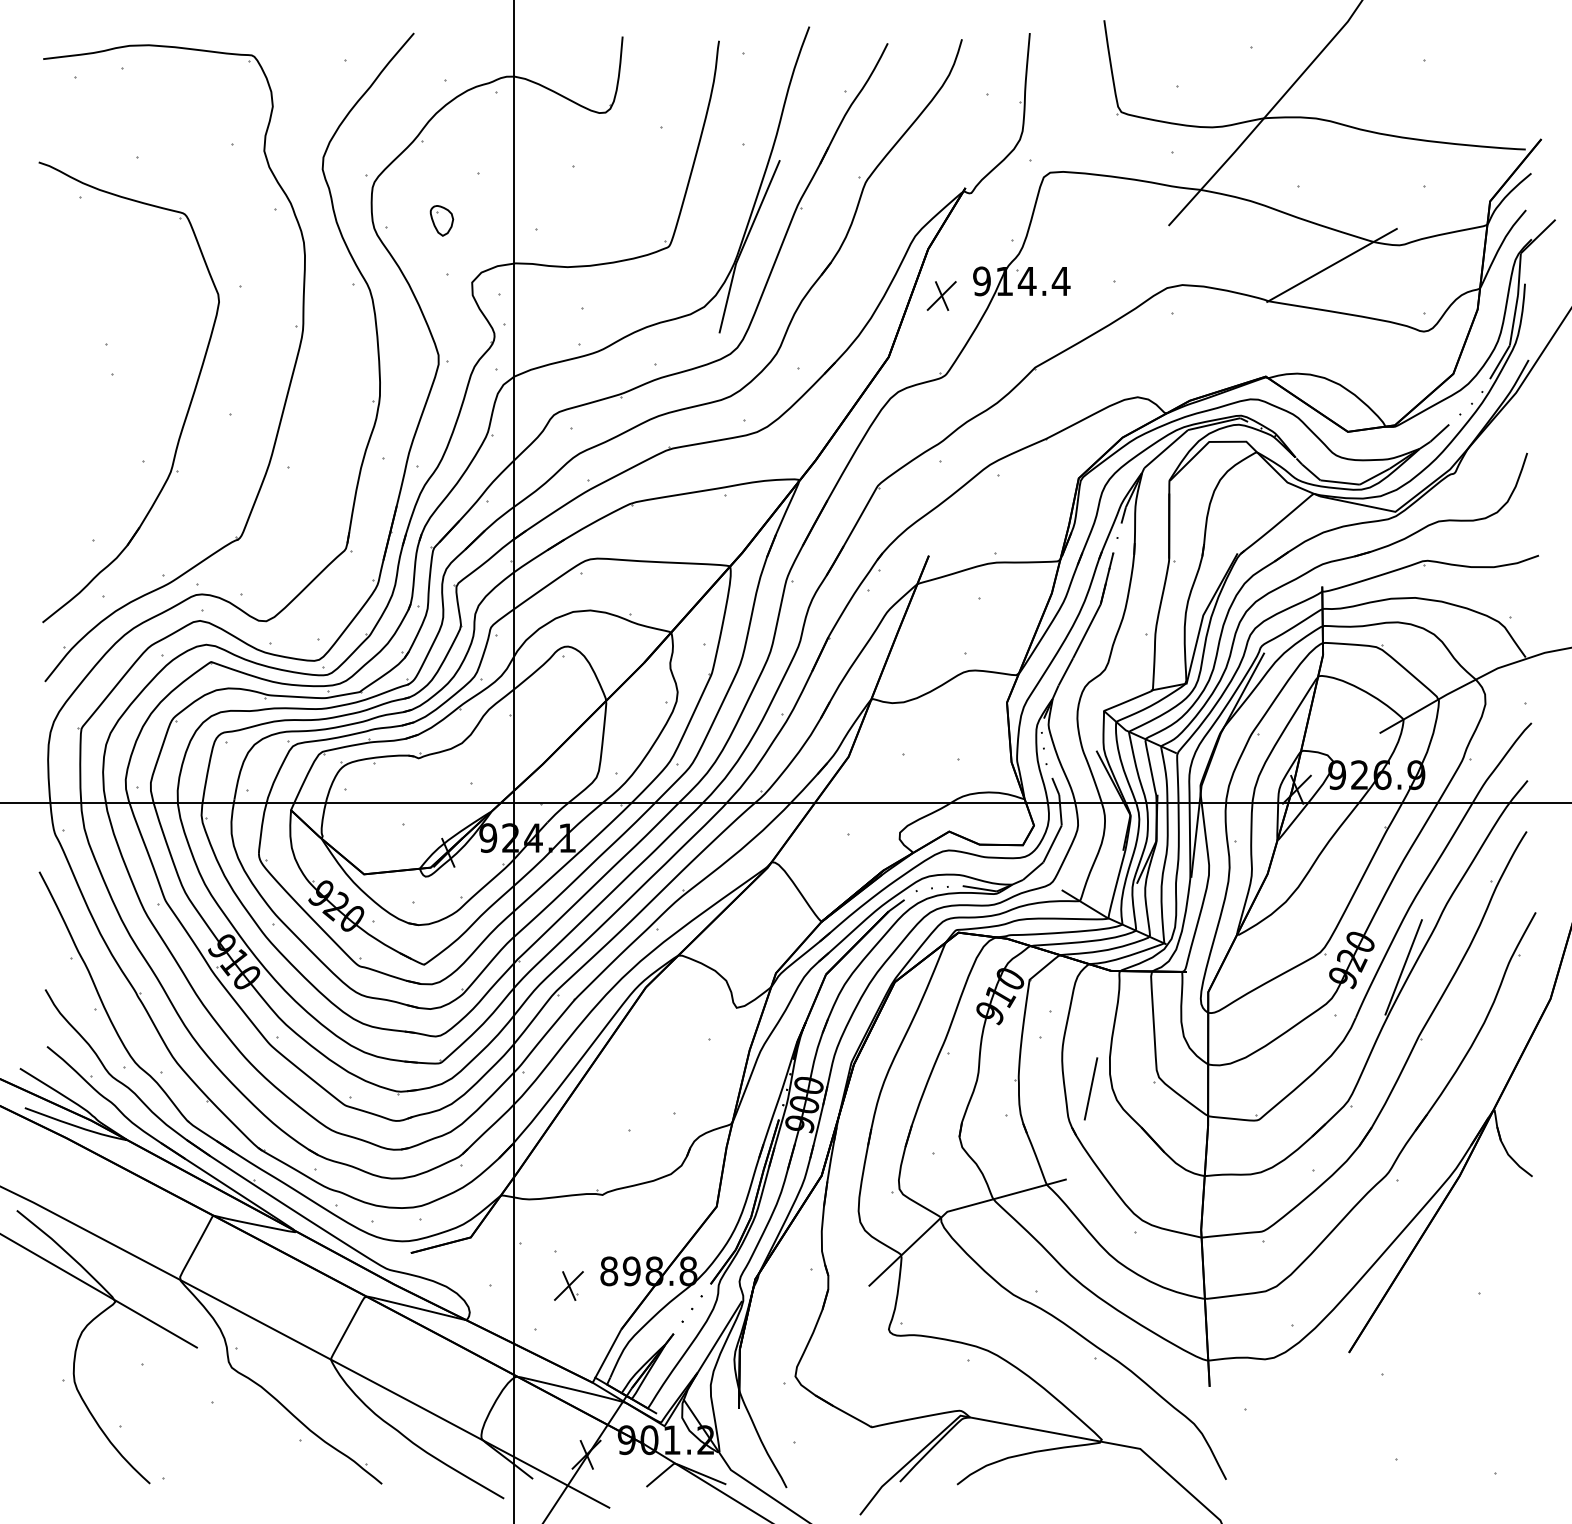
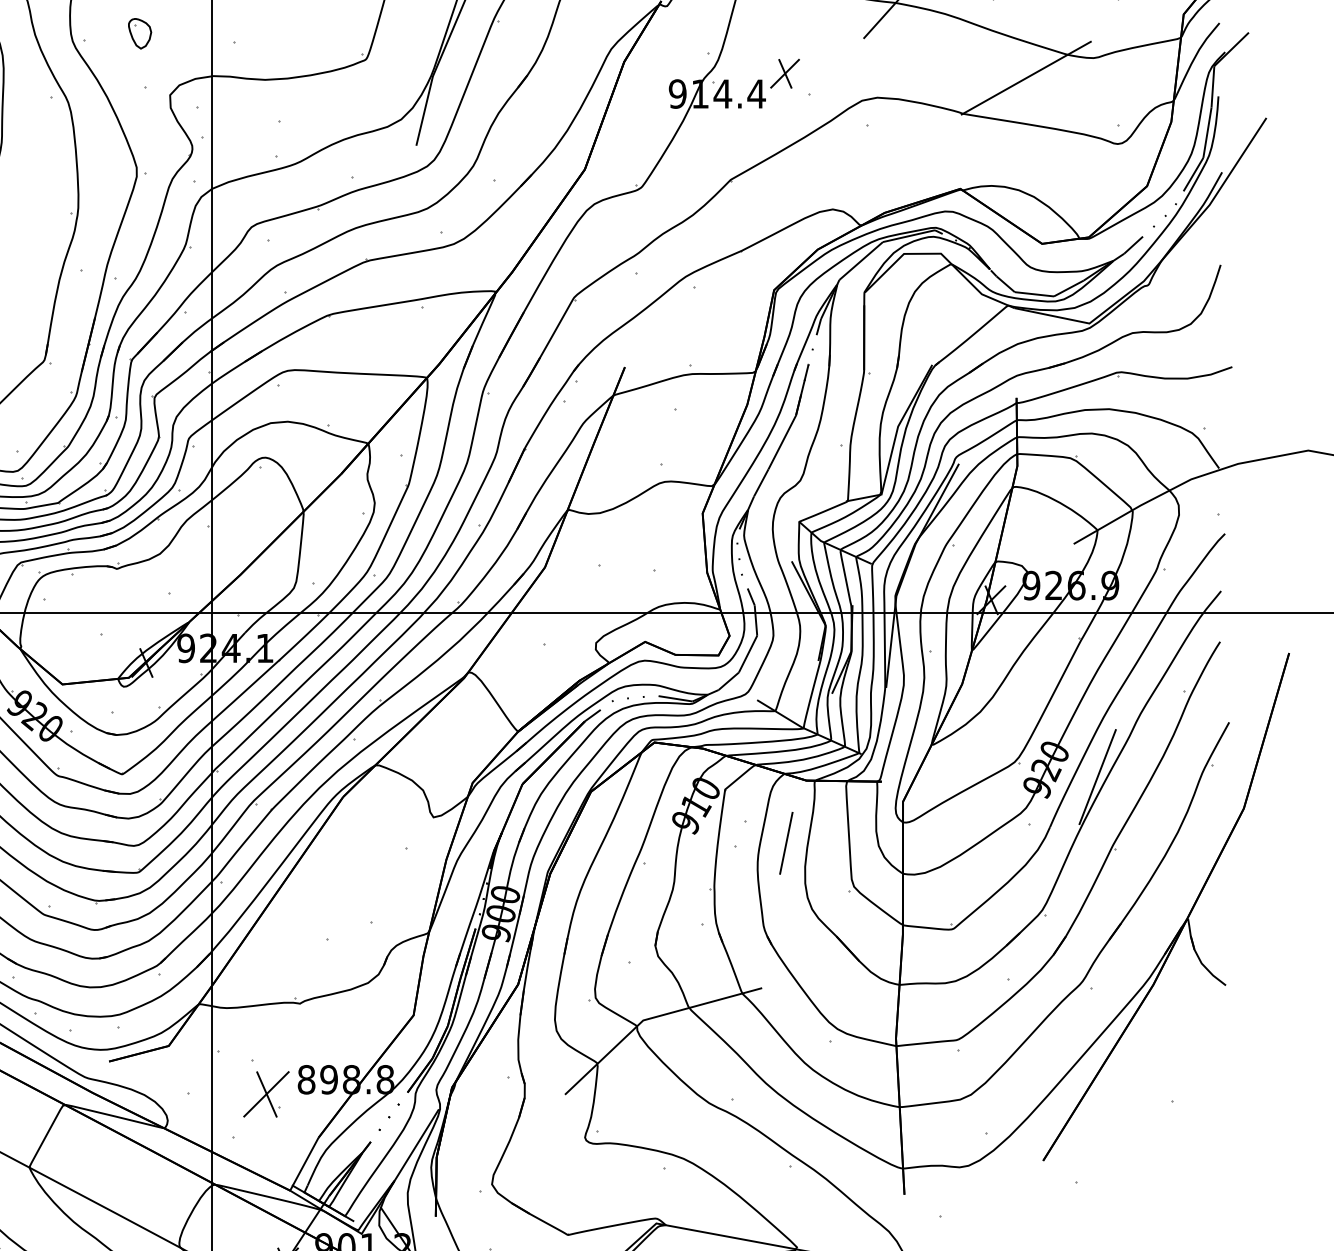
part: (941, 295) -> (784, 73), moved
line: (1090, 1088) -> (785, 842), moved
part: (568, 1285) -> (266, 1093), size x1.6

